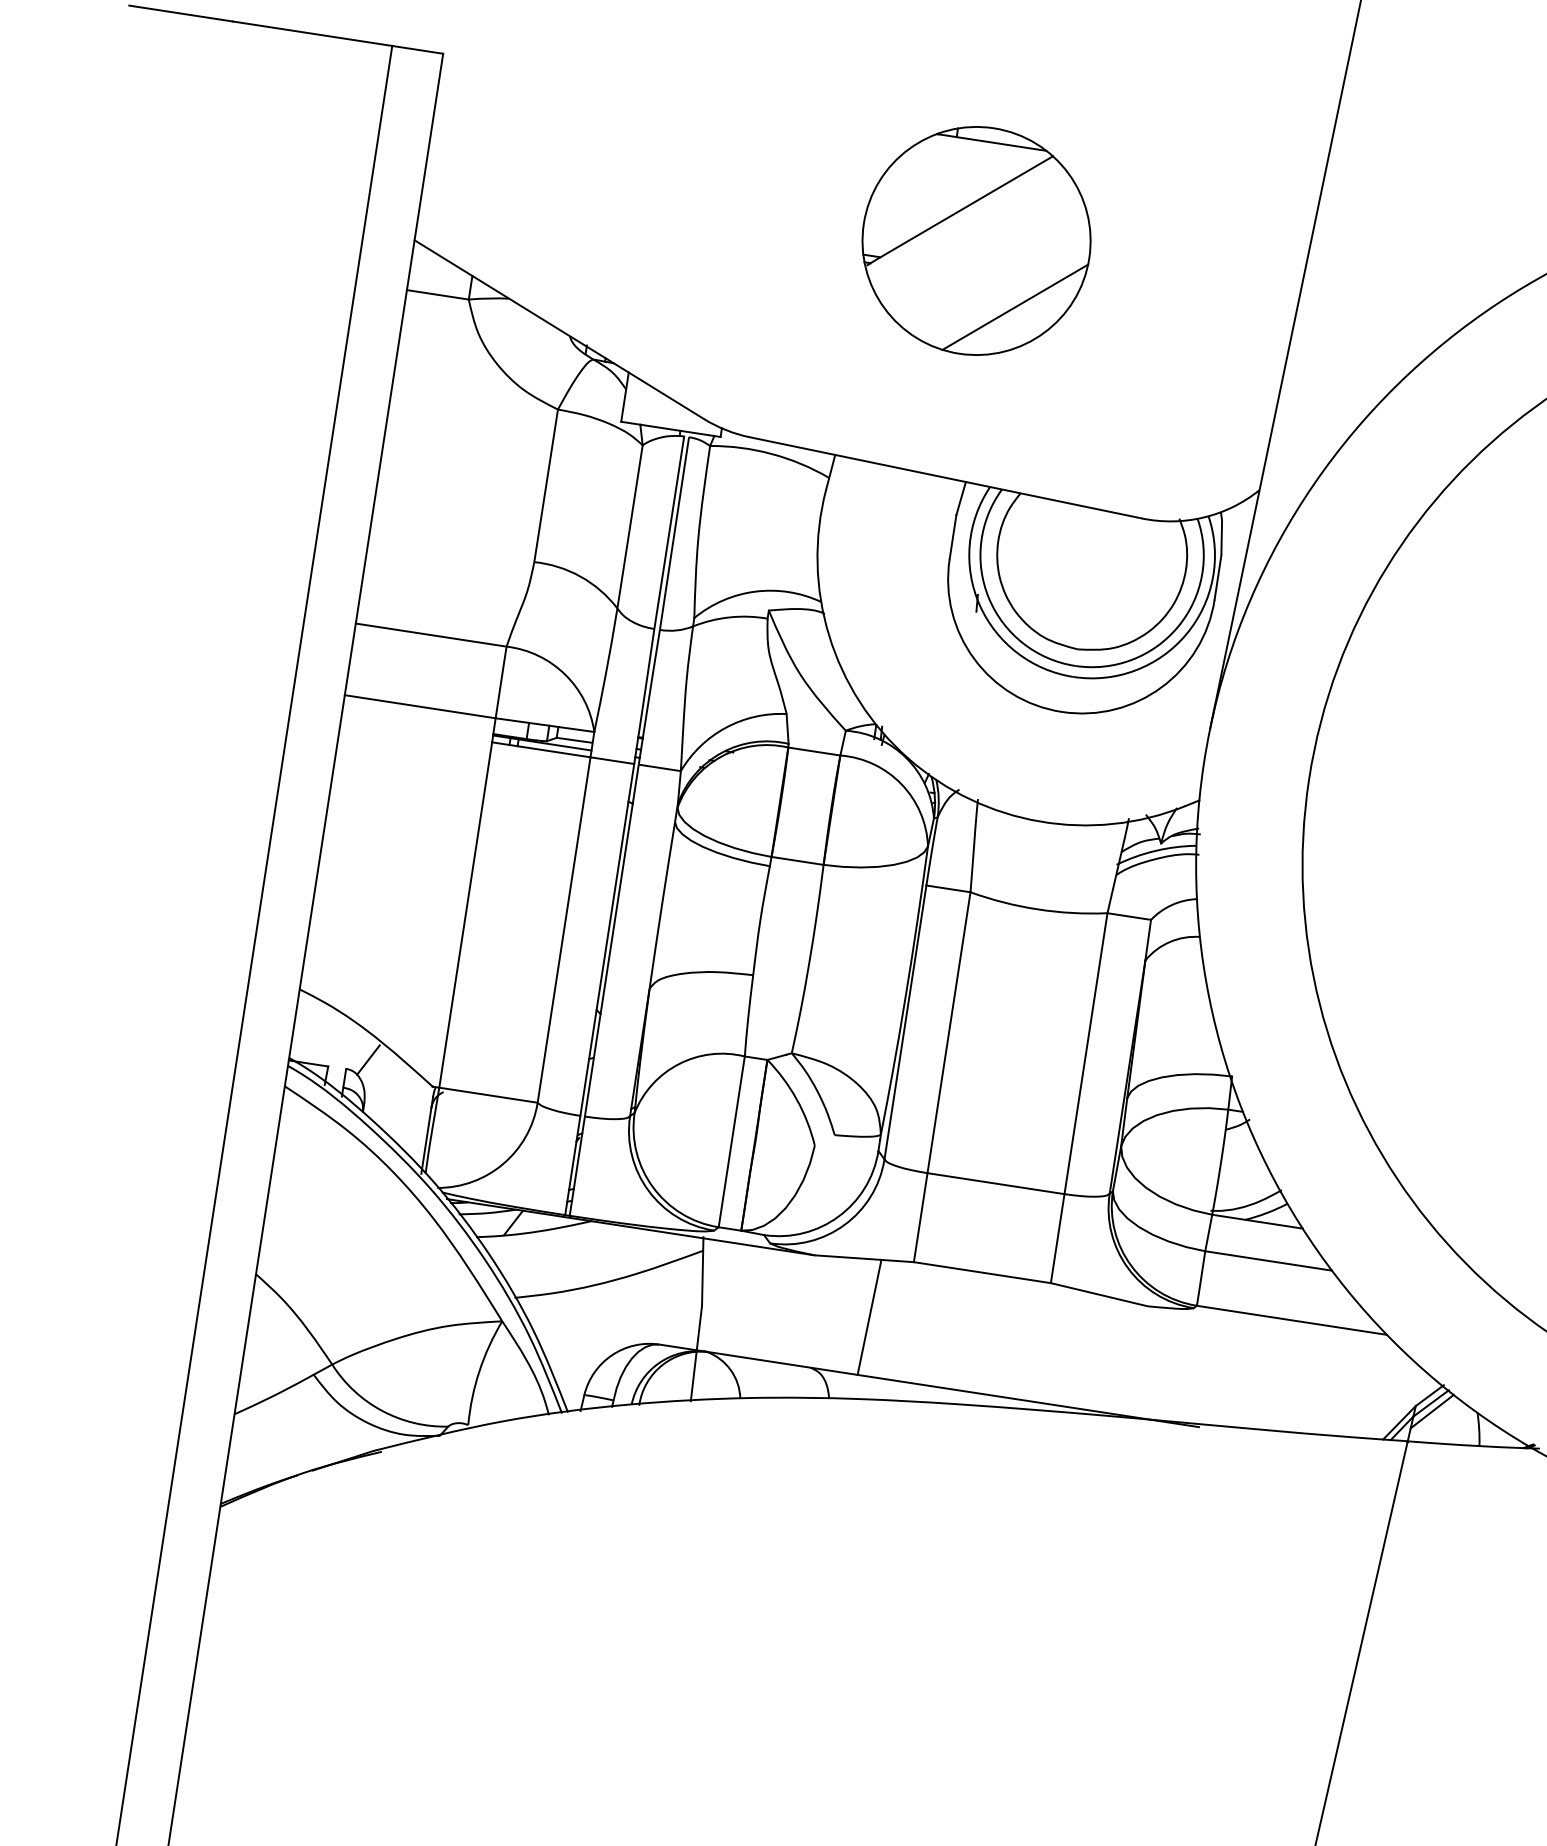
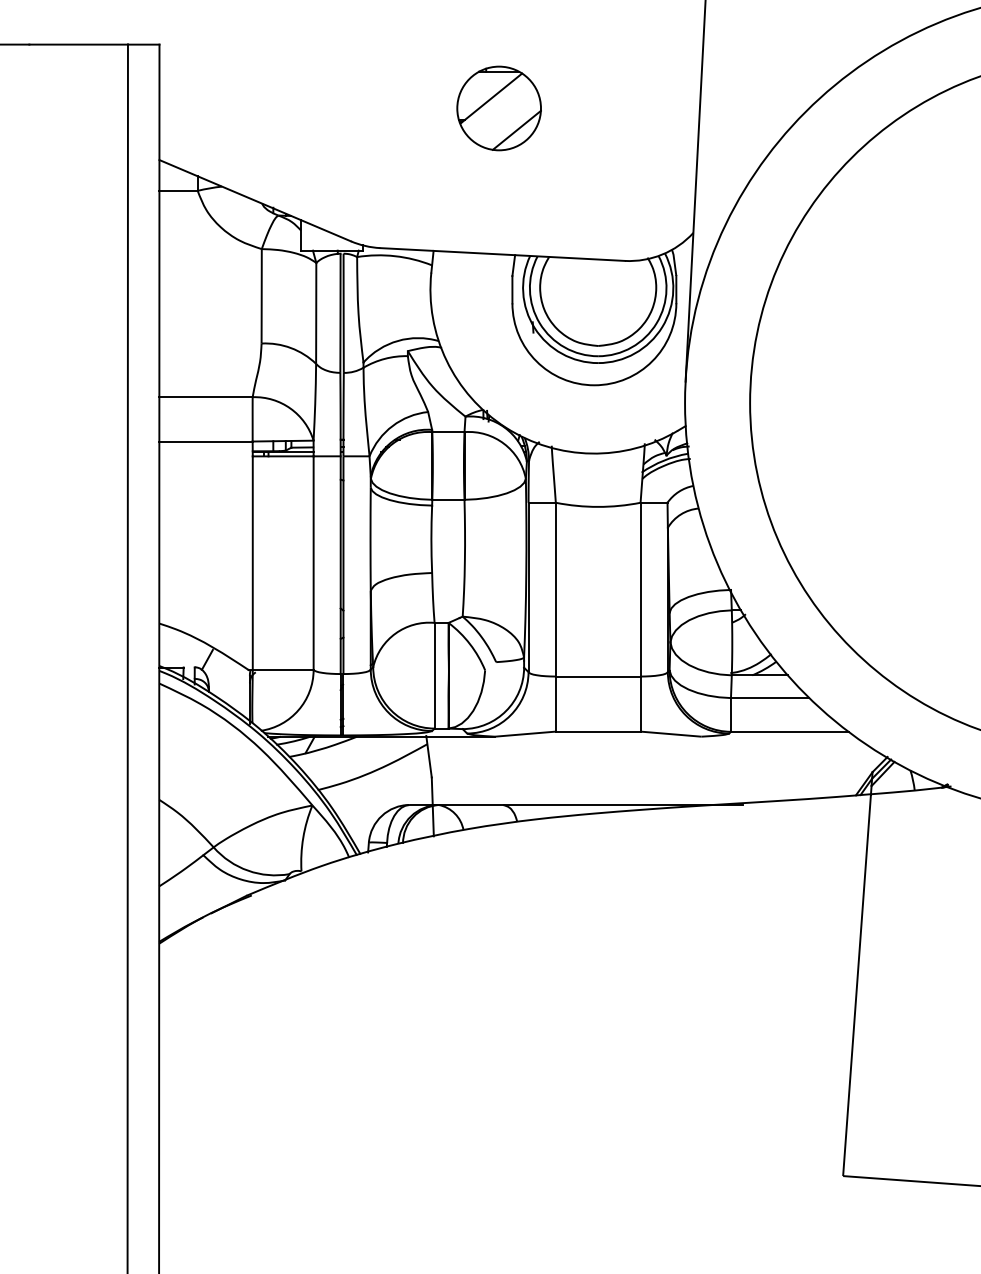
part: (975, 240) -> (498, 108), size x0.6
line: (870, 1316) -> (534, 768), removed

